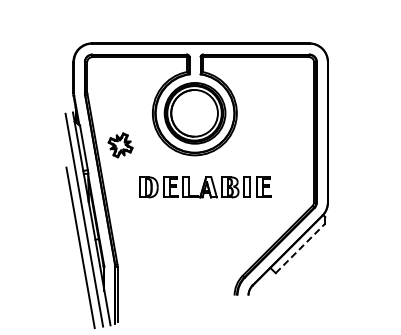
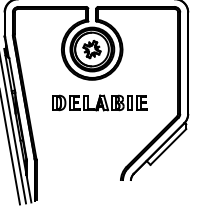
part: (120, 145) -> (91, 49), moved
line: (300, 248) -> (168, 147), dashed -> solid

